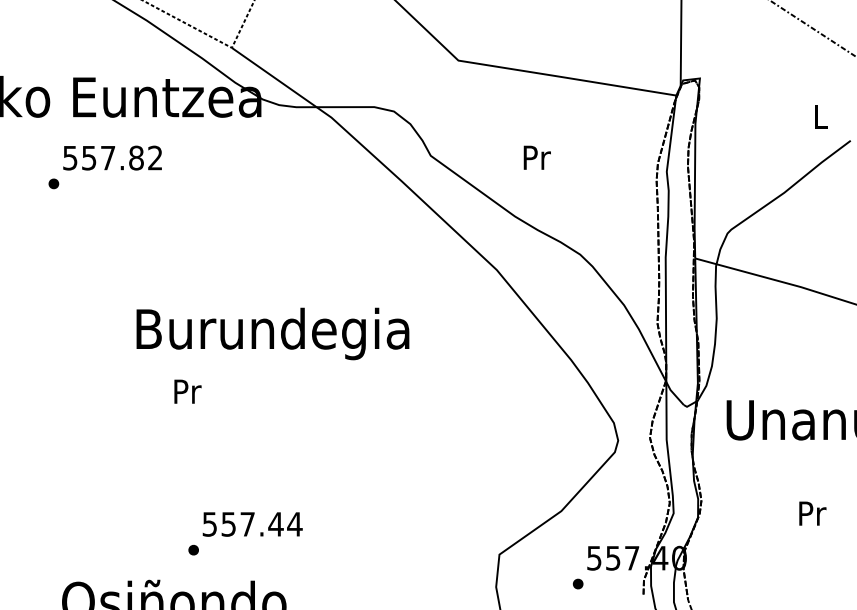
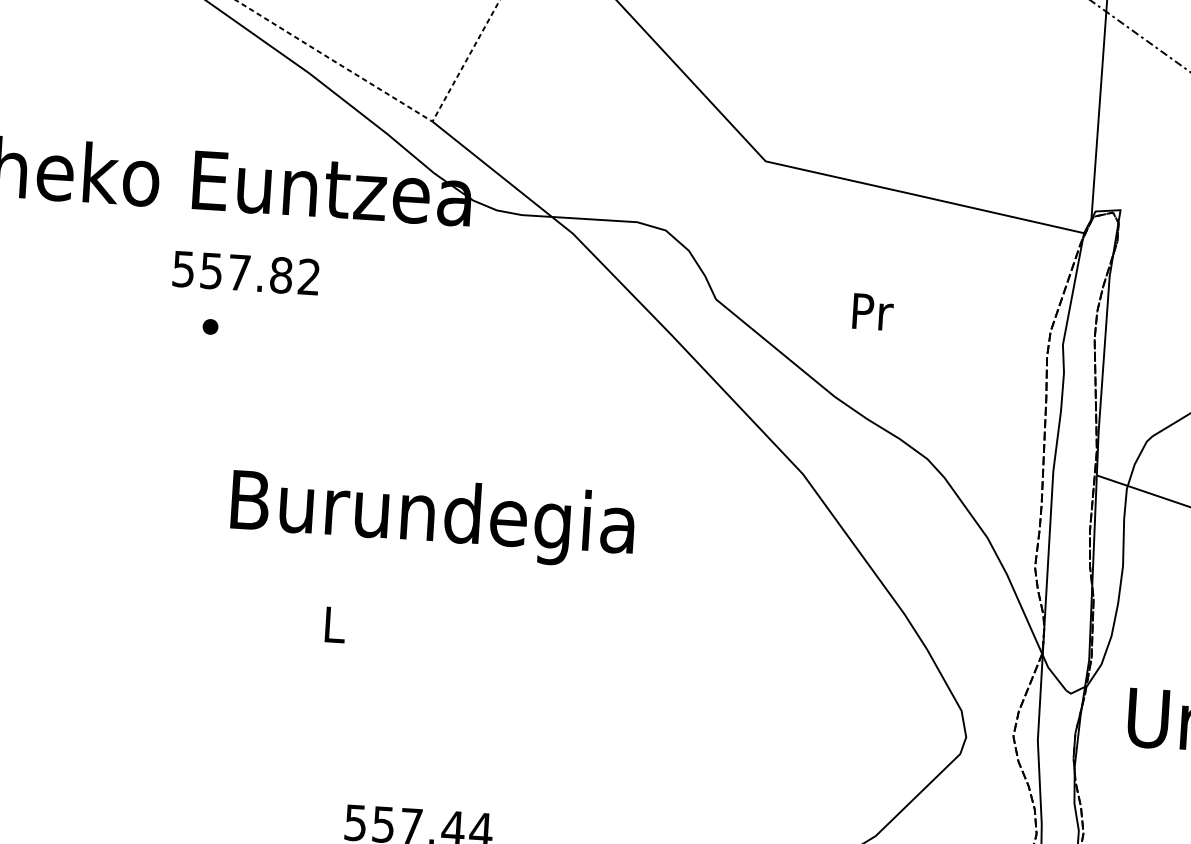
part: (53, 183) -> (209, 326), moved
text: (272, 333) -> (432, 518), moved
text: (187, 391) -> (334, 624), Pr -> L

